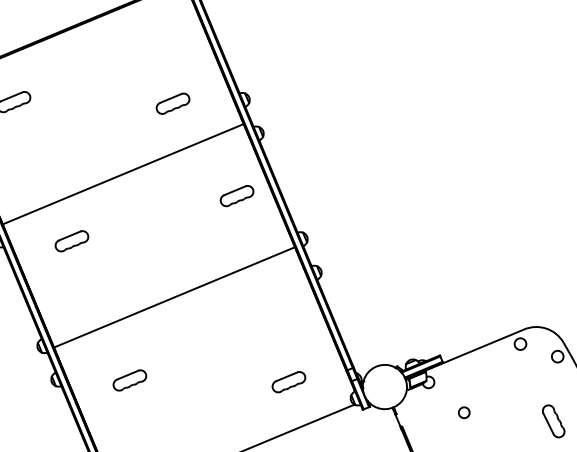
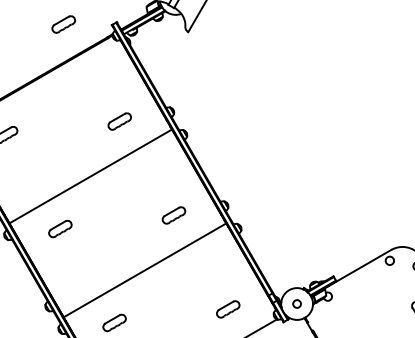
part: (236, 196) -> (173, 215), moved
line: (174, 297) -> (144, 270), moved
circle: (463, 411) -> (296, 303), moved

